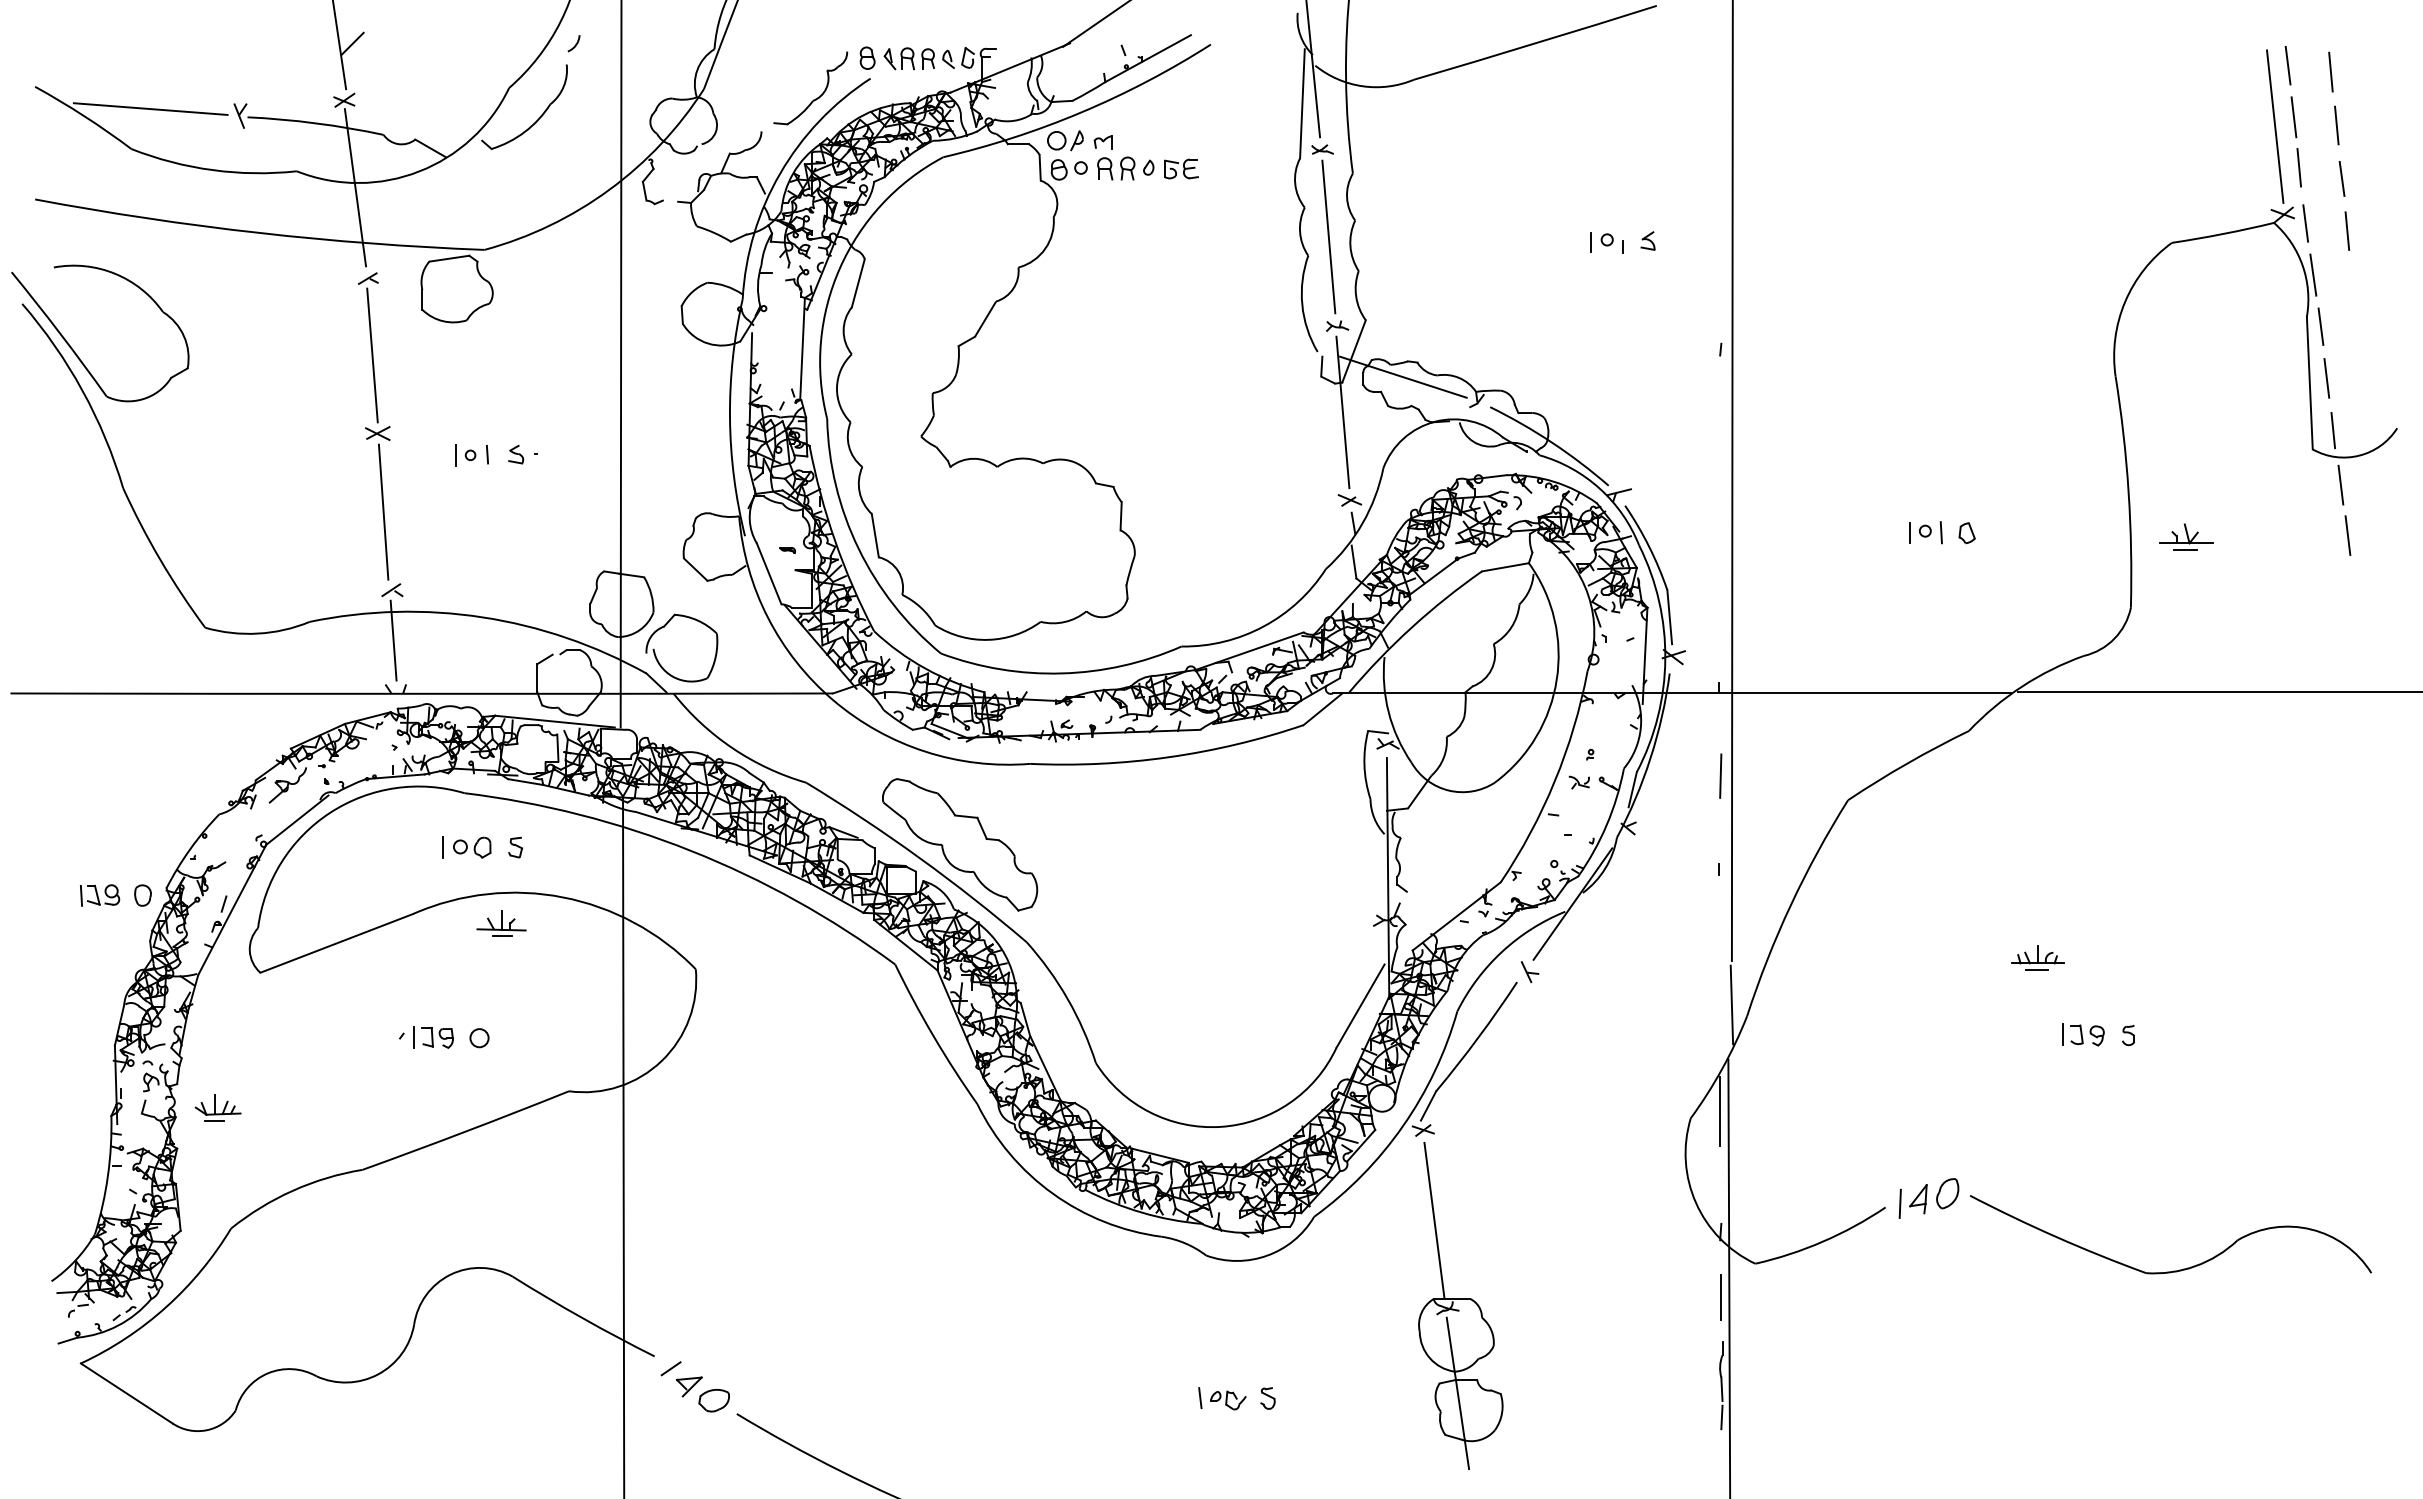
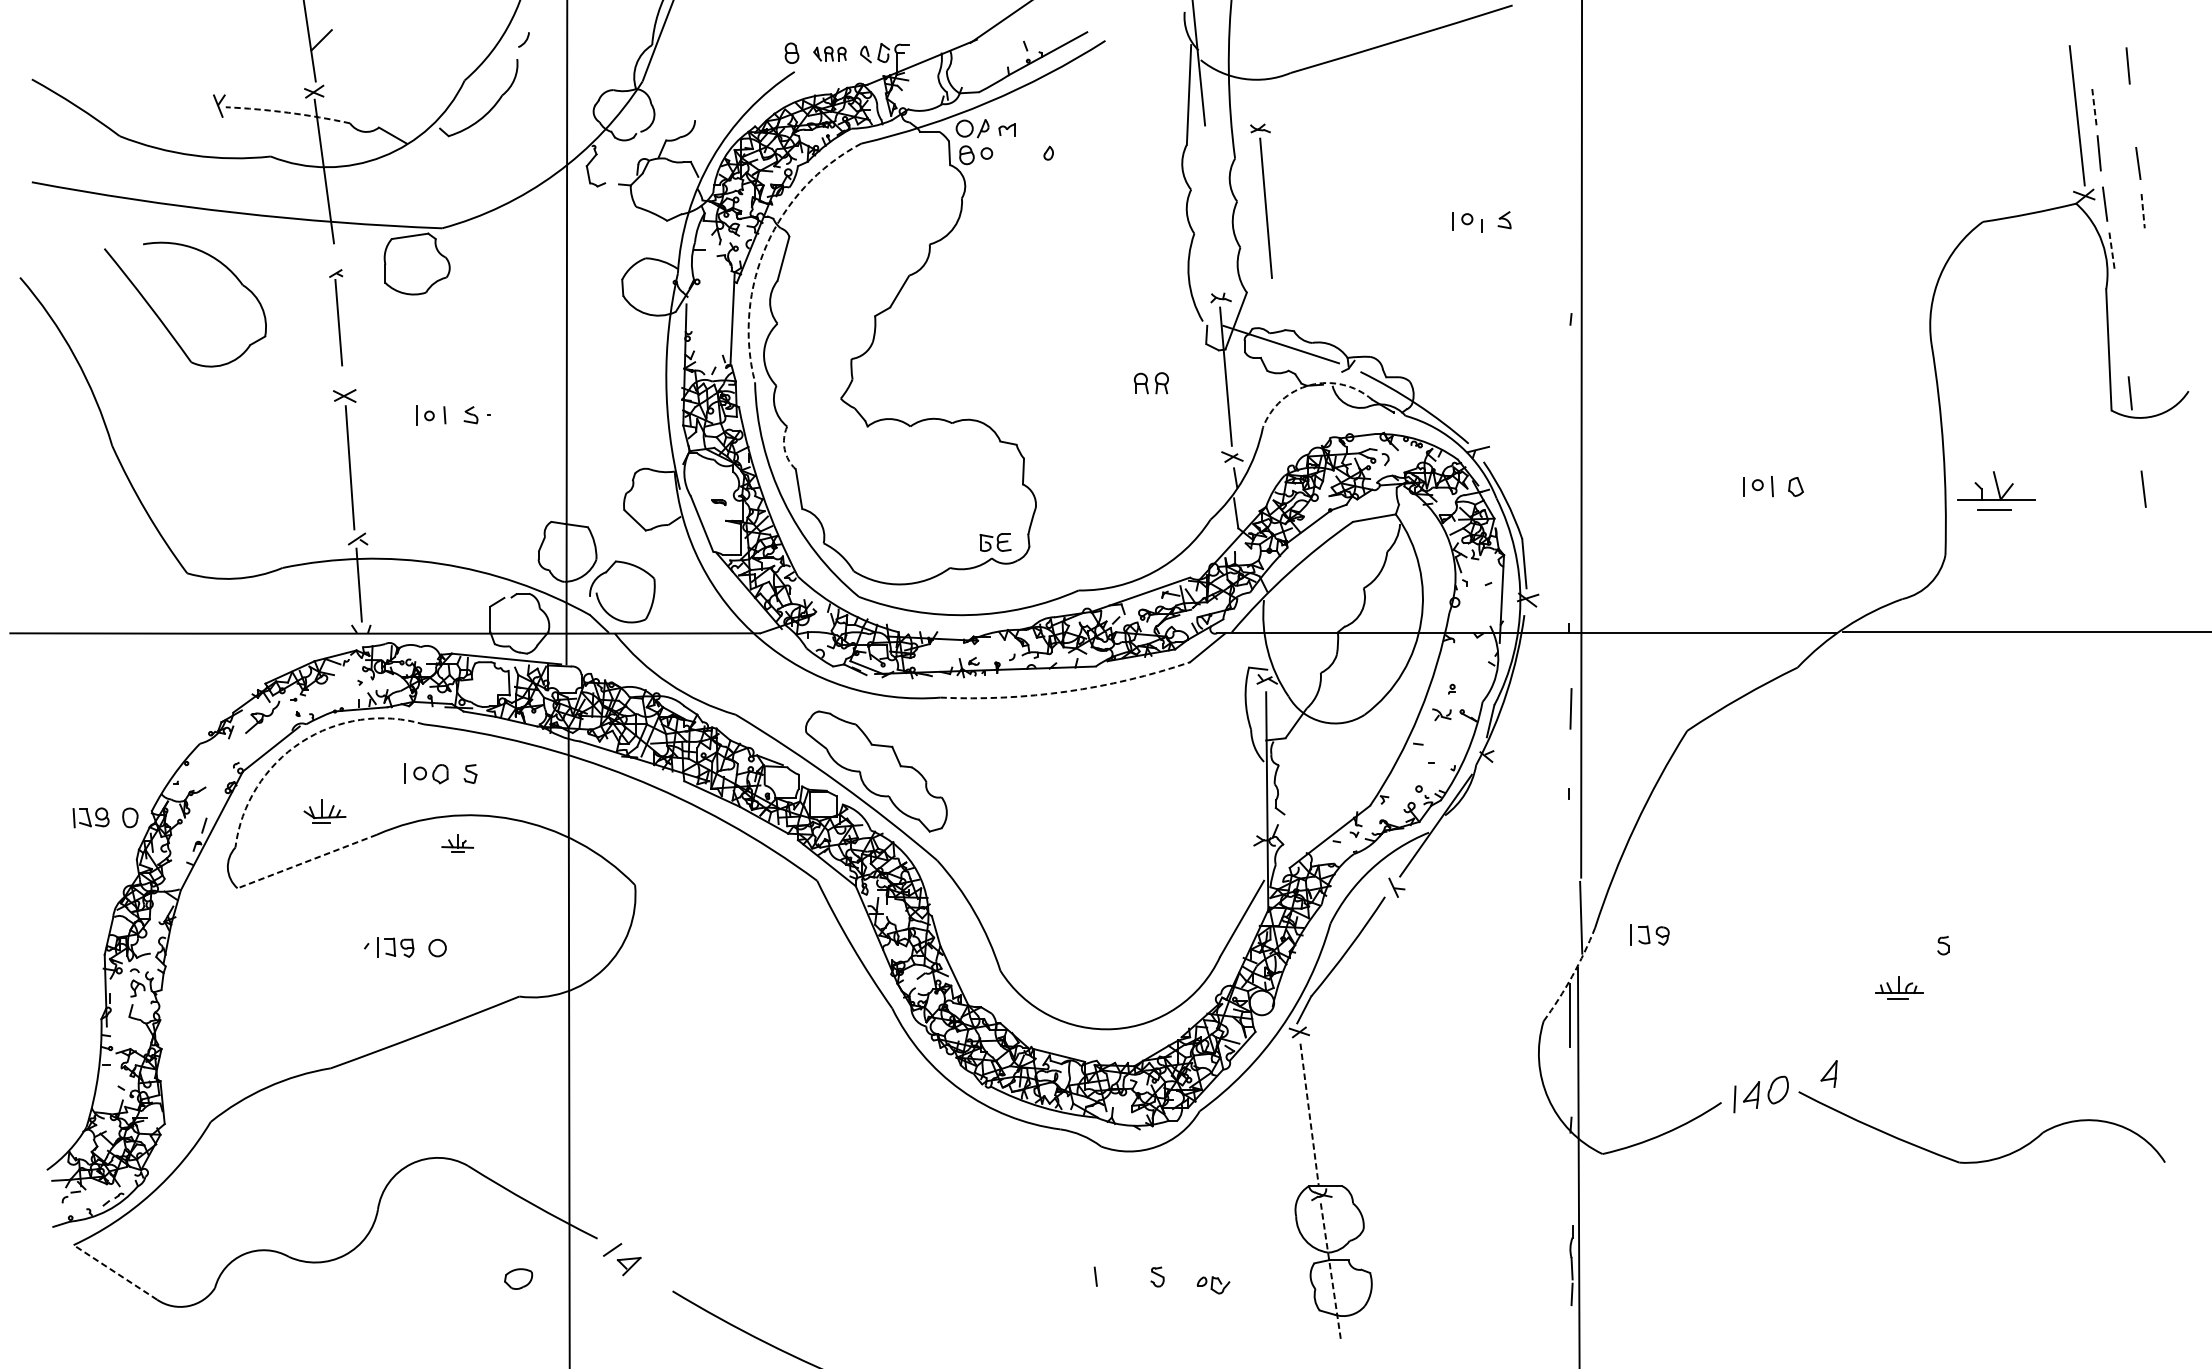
part: (908, 58) -> (829, 53), size x0.7
line: (2287, 65) -> (2088, 59), removed
part: (815, 98) -> (744, 90), removed
line: (150, 108) -> (137, 99), removed
line: (2294, 117) -> (2094, 107), solid -> dashed
arc: (315, 123) -> (287, 112), solid -> dashed
line: (2336, 125) -> (2133, 114), removed
part: (1116, 168) -> (1151, 383), moved
part: (1181, 168) -> (995, 542), moved
part: (1323, 229) -> (1261, 201), moved
line: (2347, 231) -> (2143, 211), solid -> dashed
arc: (840, 267) -> (767, 244), solid -> dashed
line: (2313, 275) -> (2112, 251), solid -> dashed
line: (2320, 326) -> (2118, 298), removed
part: (368, 347) -> (336, 317), size x0.7
part: (74, 350) -> (161, 320), moved
line: (2326, 378) -> (2124, 345), removed
arc: (1435, 421) -> (1310, 385), solid -> dashed
line: (2340, 484) -> (2136, 442), removed
arc: (859, 491) -> (784, 448), solid -> dashed
part: (2186, 536) -> (1996, 490), size x1.6
arc: (1168, 757) -> (1066, 691), solid -> dashed
arc: (330, 812) -> (301, 742), solid -> dashed
part: (501, 923) -> (457, 843), size x0.7
line: (336, 943) -> (307, 861), solid -> dashed
part: (2037, 957) -> (1898, 987), moved
part: (2083, 1034) -> (1650, 934), moved
arc: (1722, 1068) -> (1572, 975), solid -> dashed
part: (217, 1107) -> (324, 811), moved
part: (2003, 1176) -> (1829, 1074), added
line: (1434, 1220) -> (1309, 1114), solid -> dashed
line: (1721, 1297) -> (1571, 1184), removed
line: (126, 1393) -> (115, 1272), solid -> dashed
line: (1457, 1393) -> (1330, 1272), solid -> dashed
part: (713, 1400) -> (517, 1278), moved
part: (1228, 1400) -> (1213, 1285), moved

